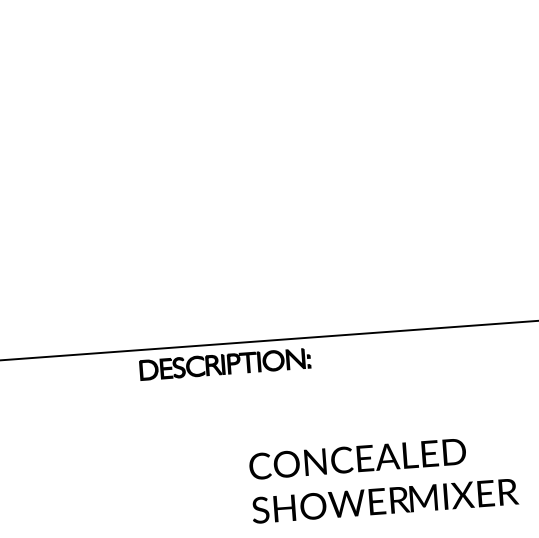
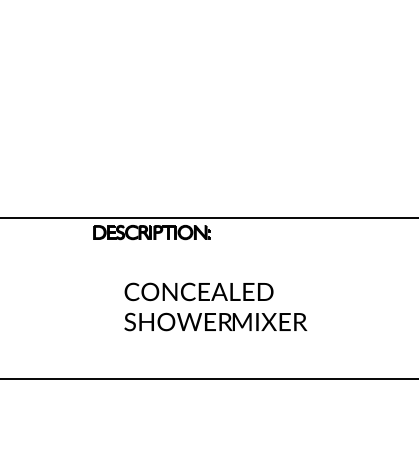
text: (383, 478) -> (215, 306), moved

